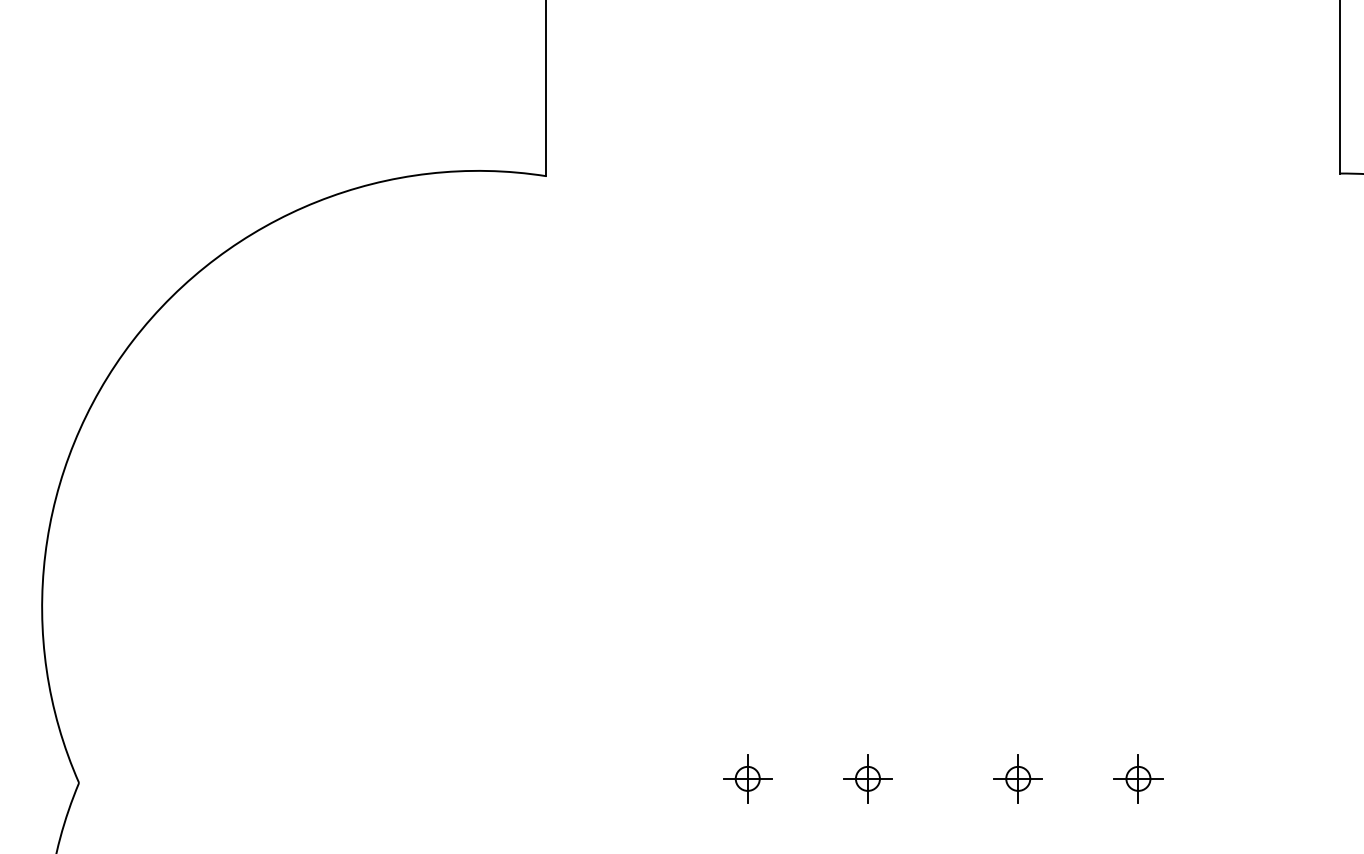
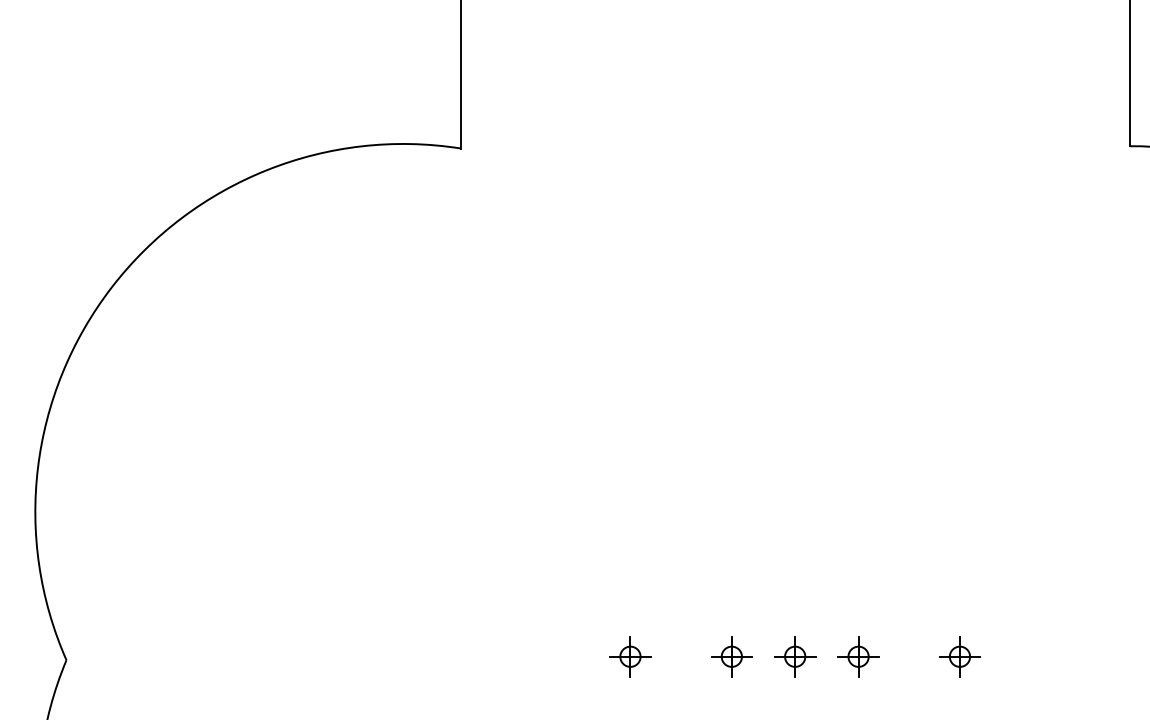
part: (942, 778) -> (794, 656), added

